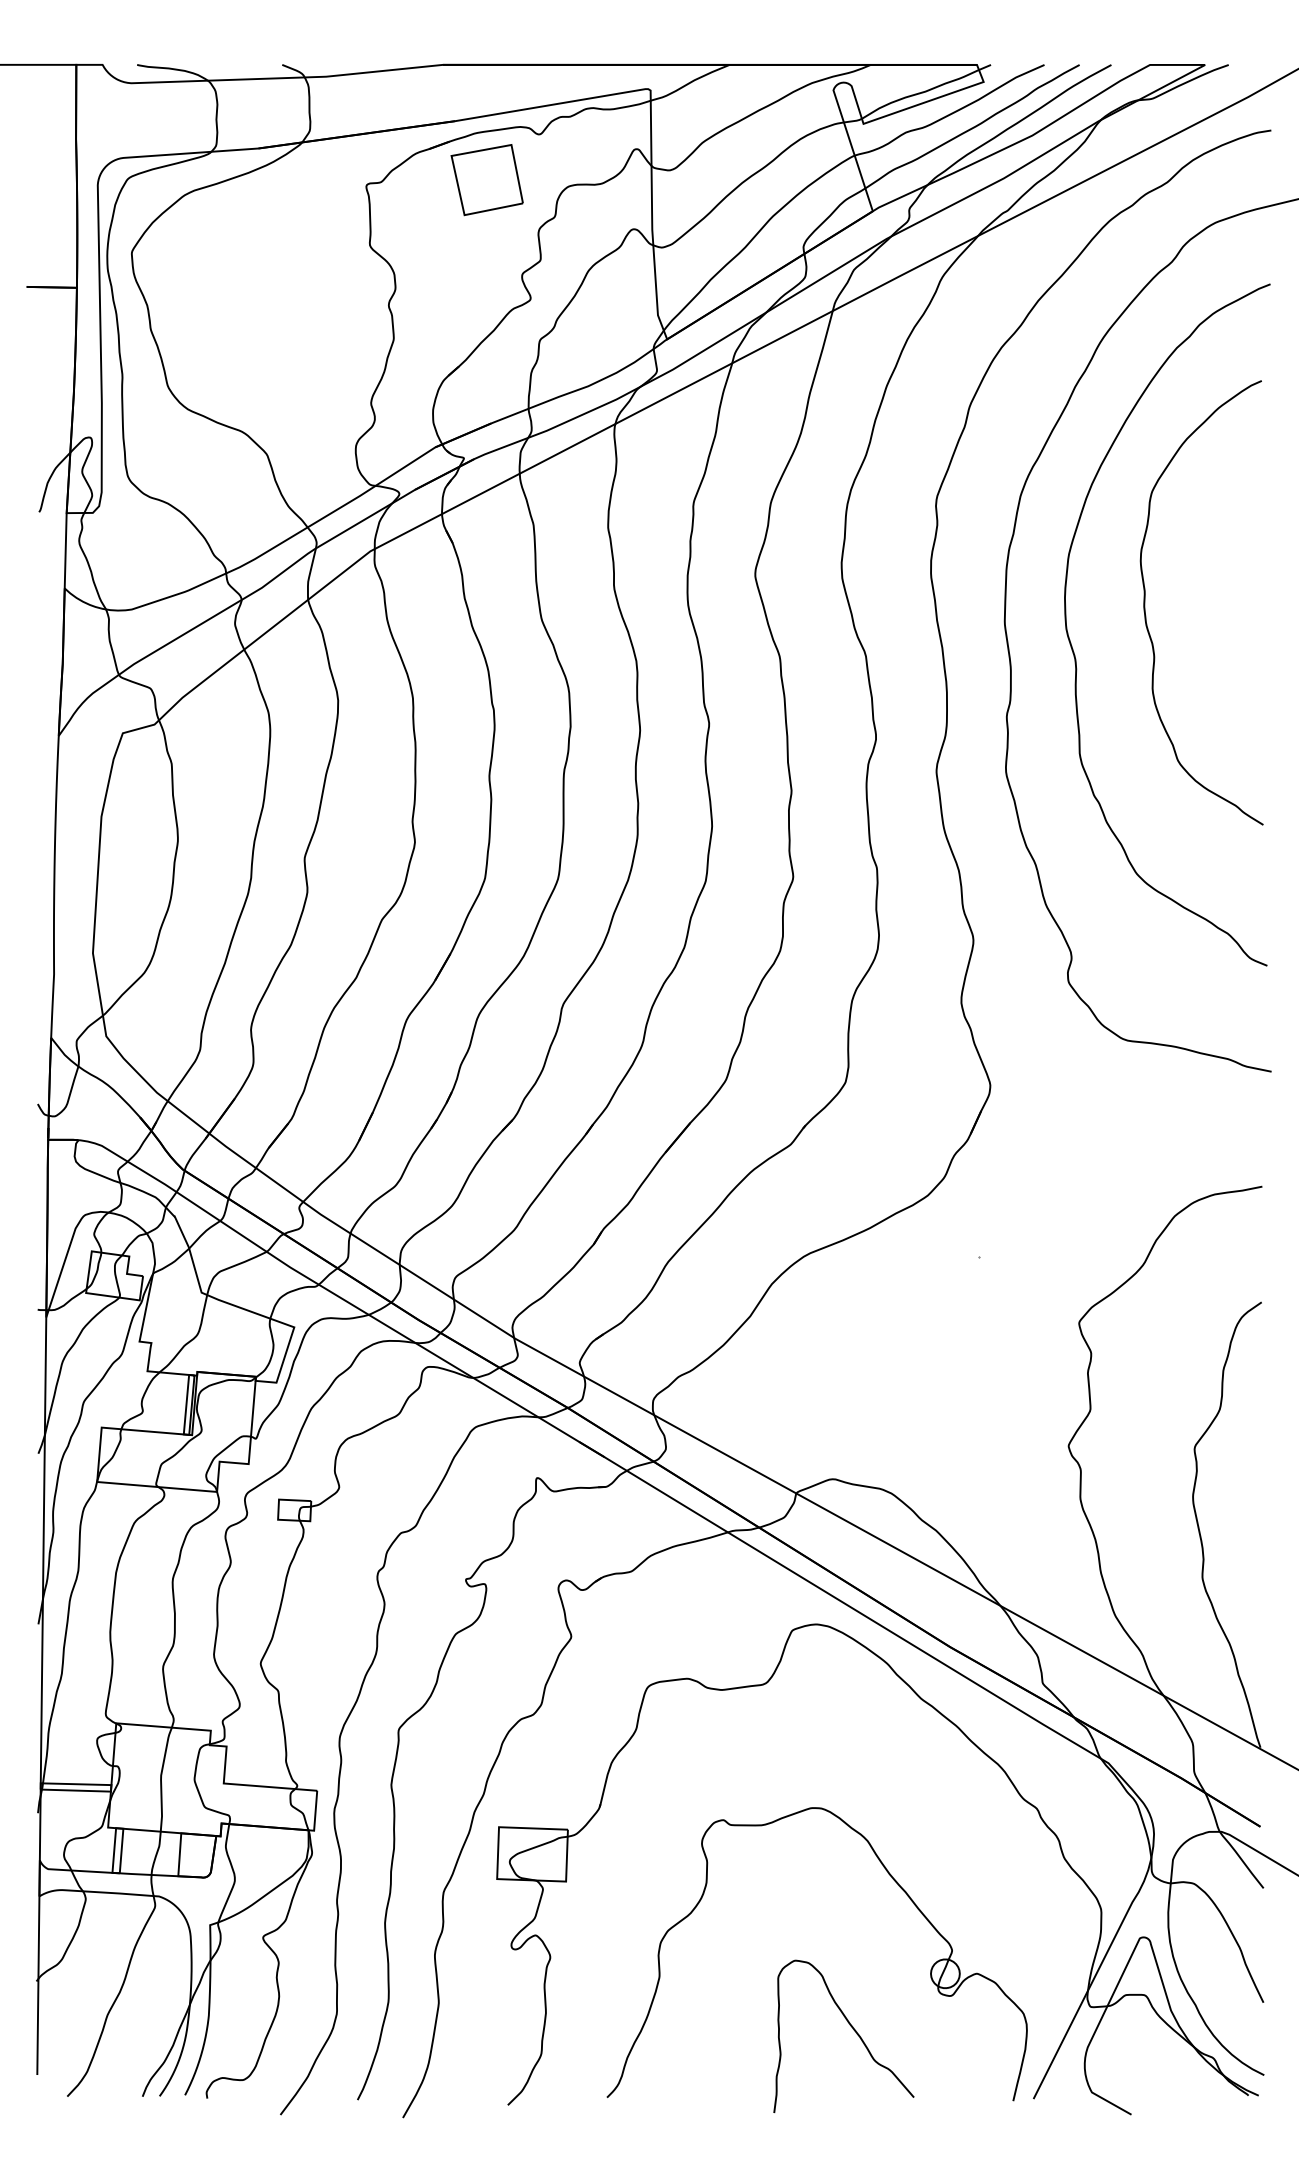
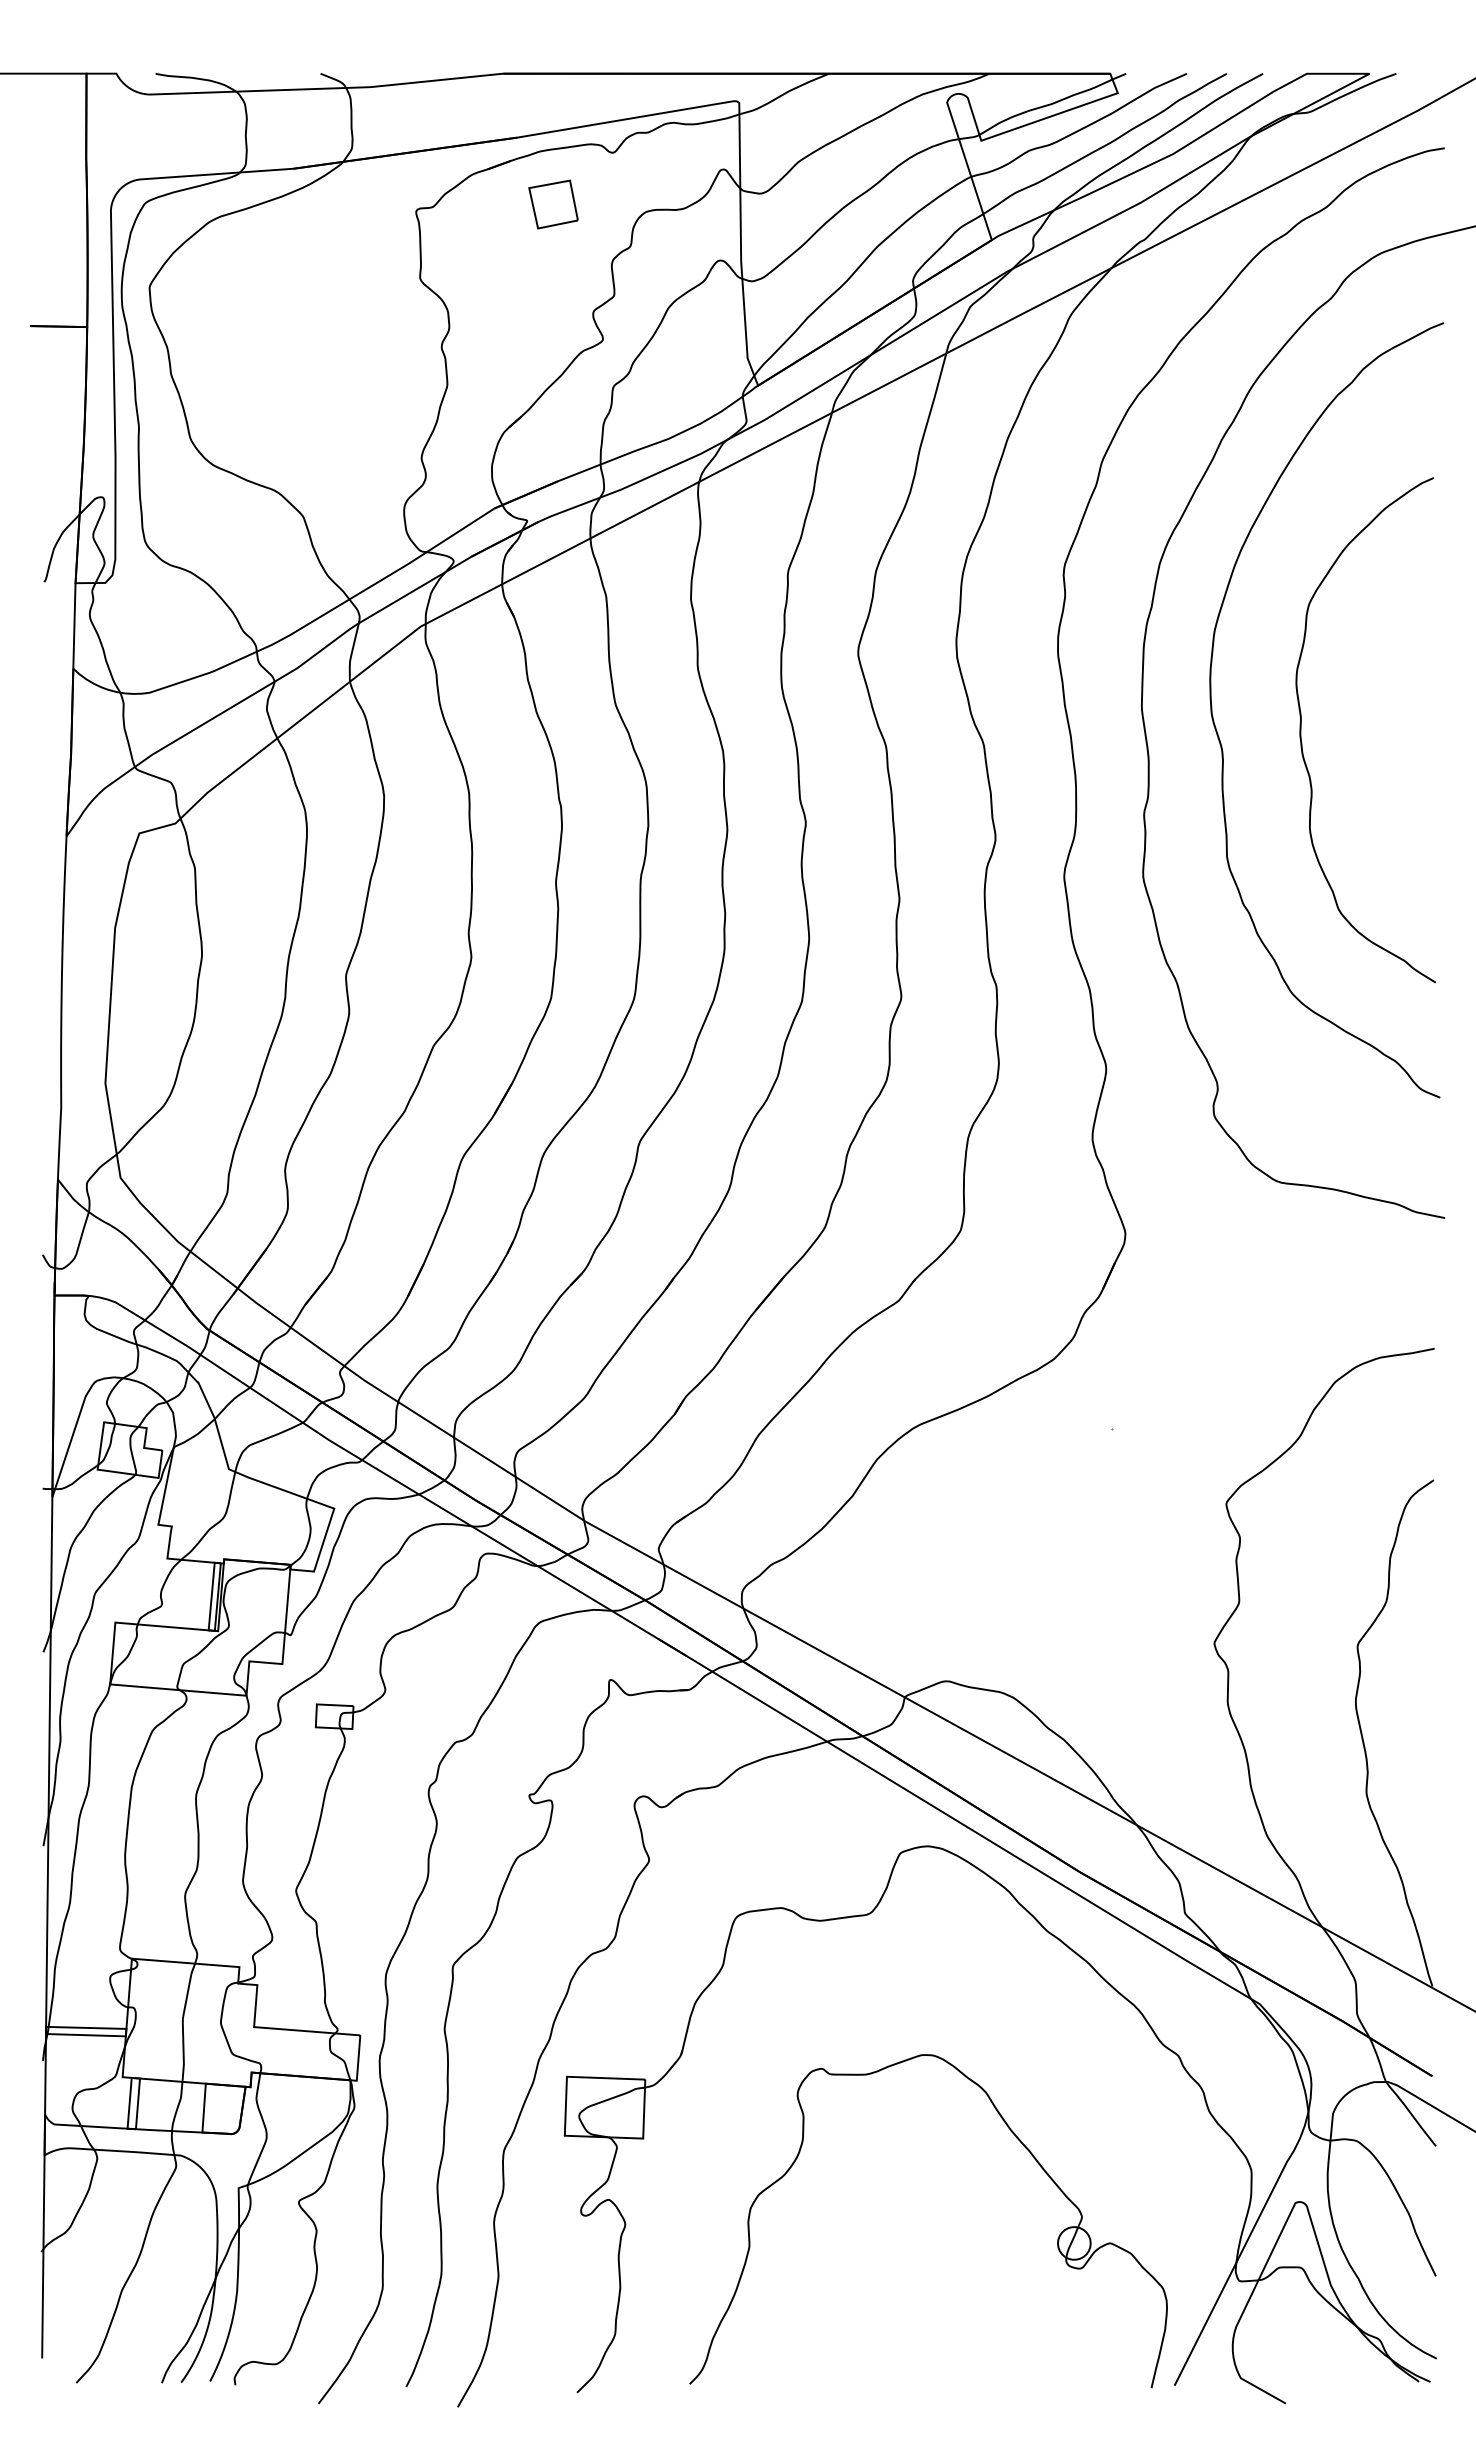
part: (487, 179) -> (553, 204), size x0.6
curve: (1145, 603) -> (1301, 730), moved
curve: (854, 2031) -> (970, 2308), removed

